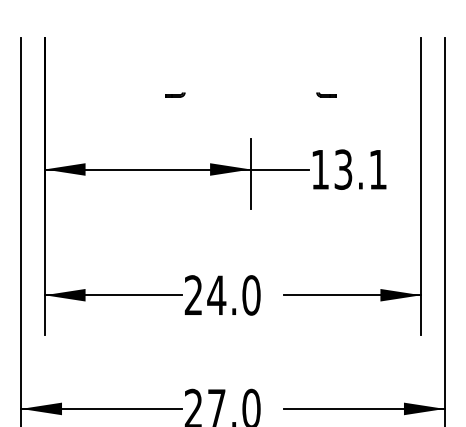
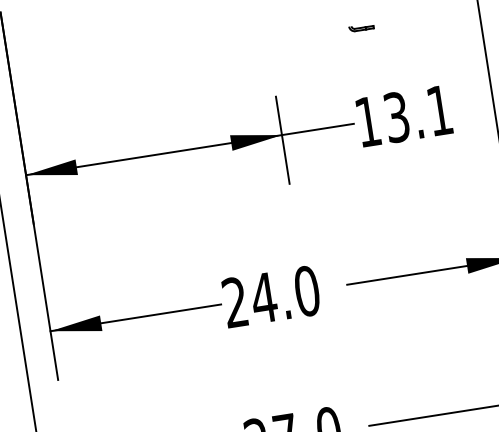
part: (175, 94) -> (173, 56), removed

